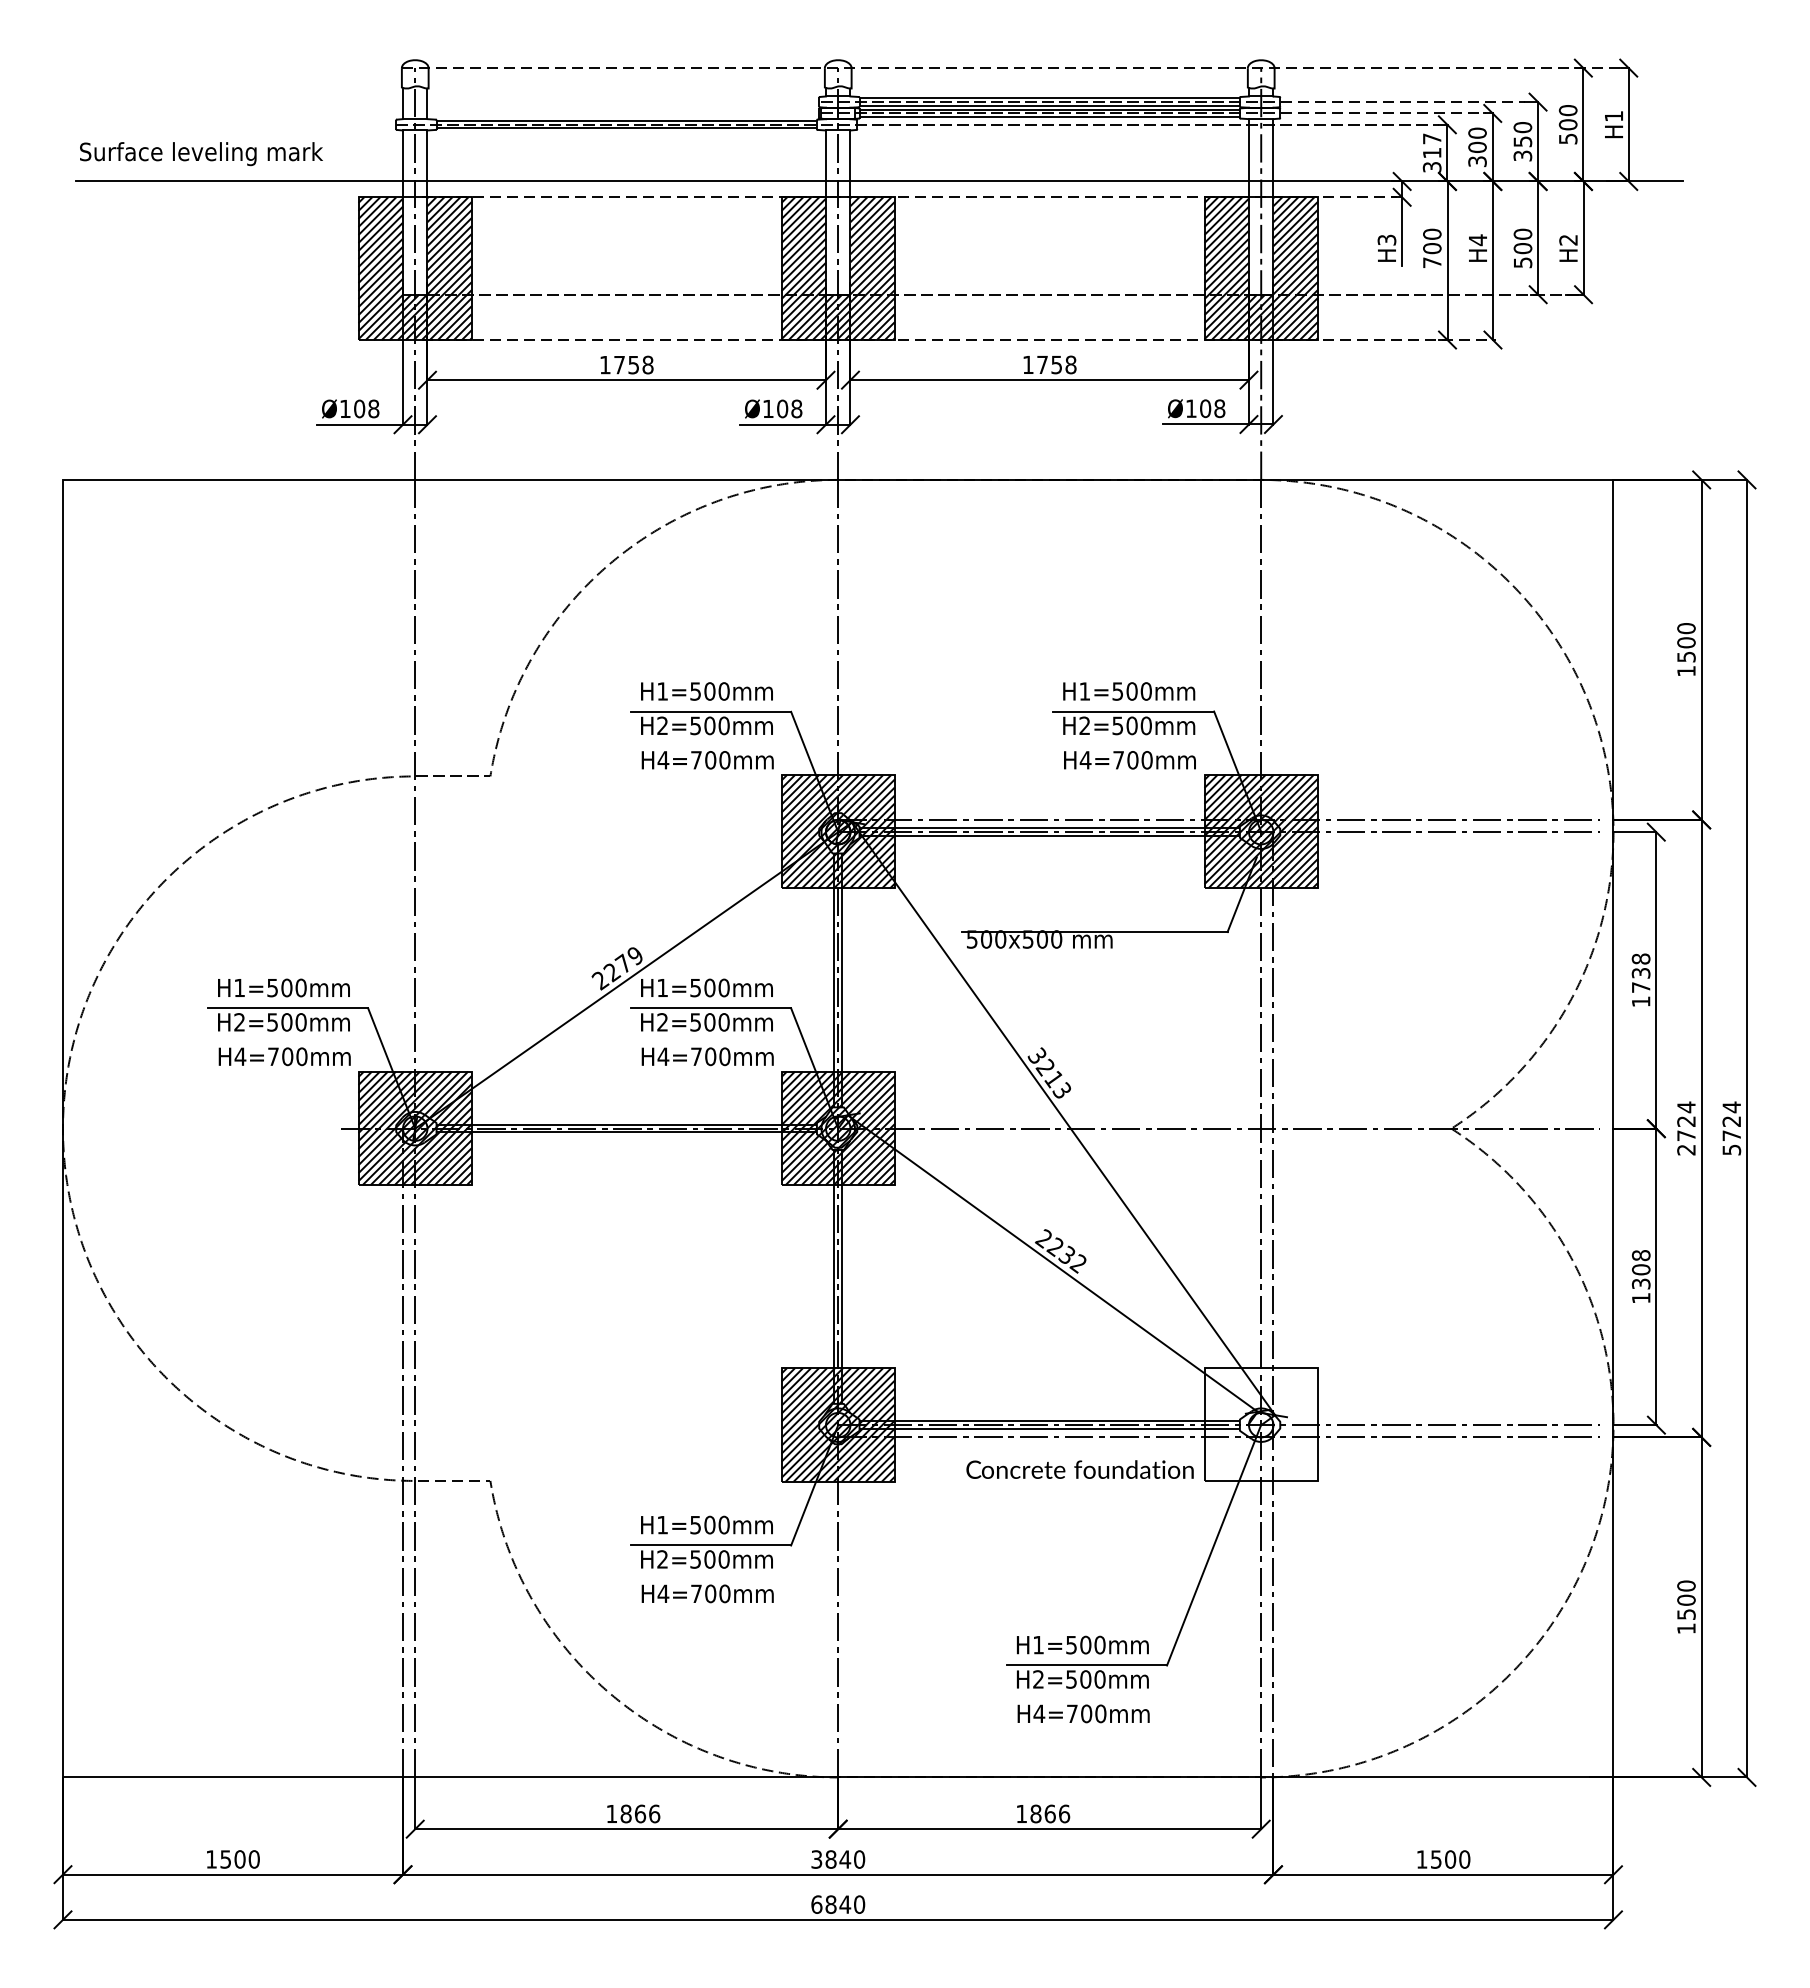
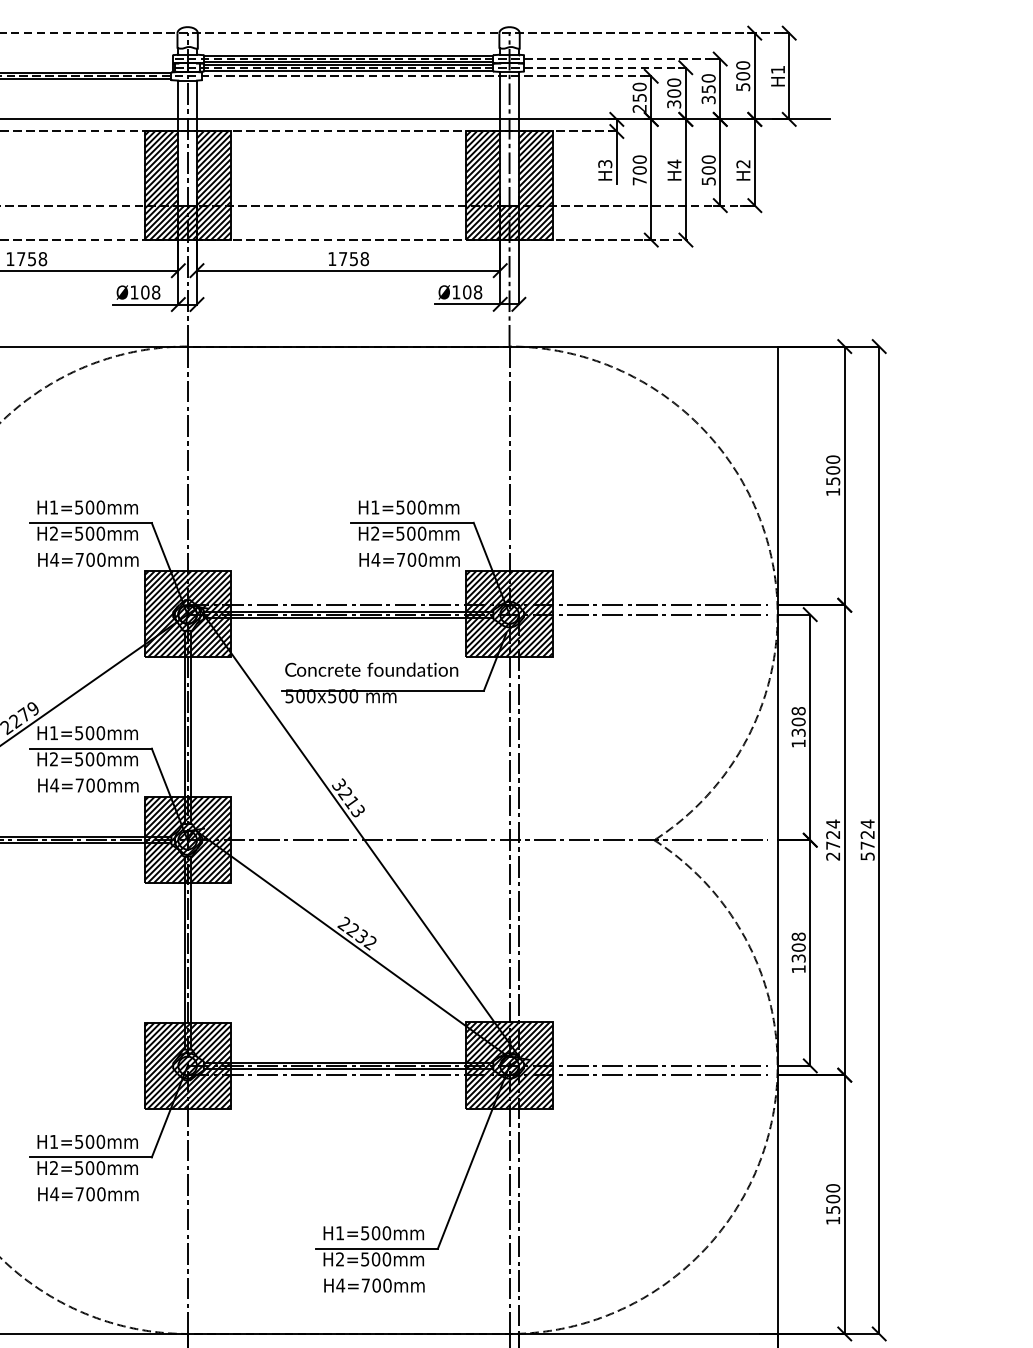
text: (1431, 152) -> (639, 97), 317 -> 250
text: (1640, 979) -> (798, 726), 1738 -> 1308
hatch: (1260, 1424) -> (509, 1065), added
text: (1079, 1469) -> (371, 669), moved

